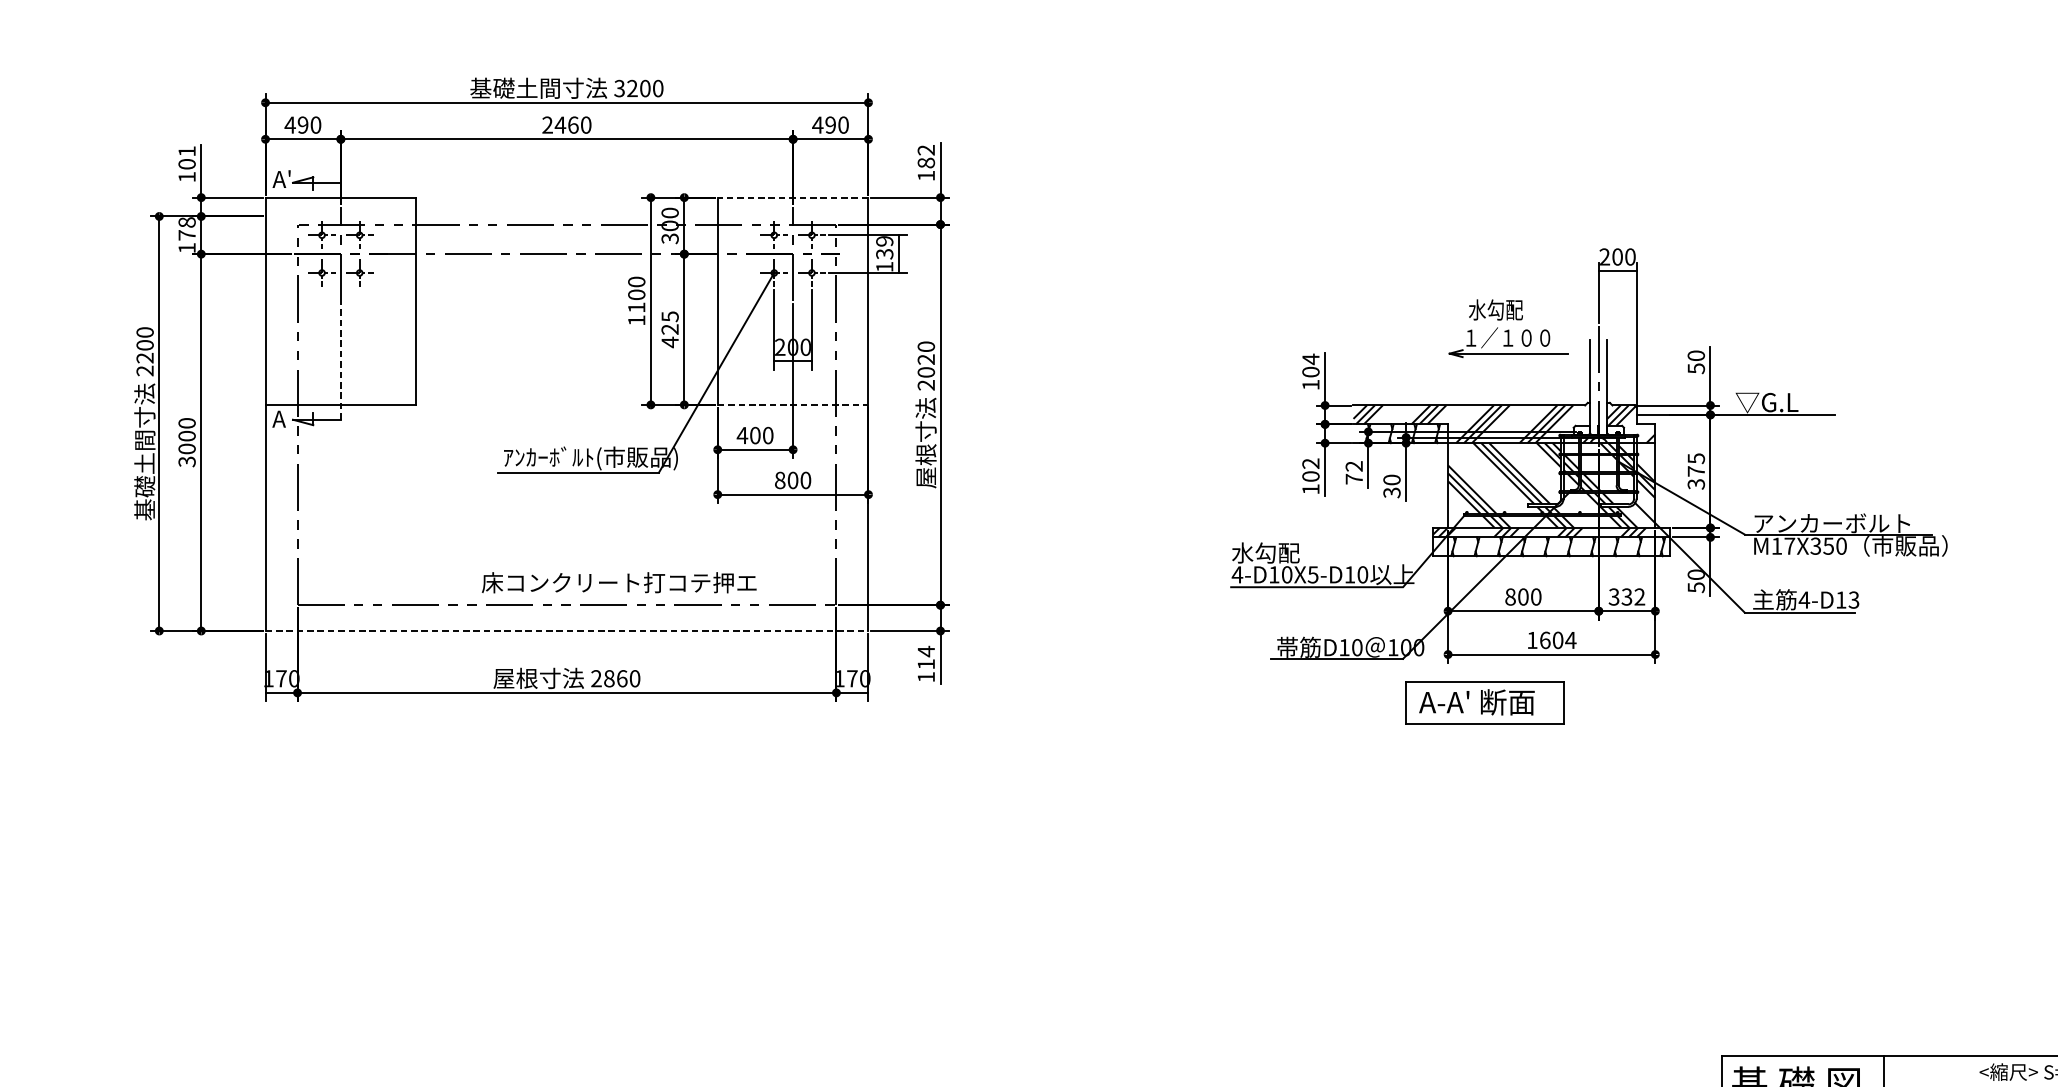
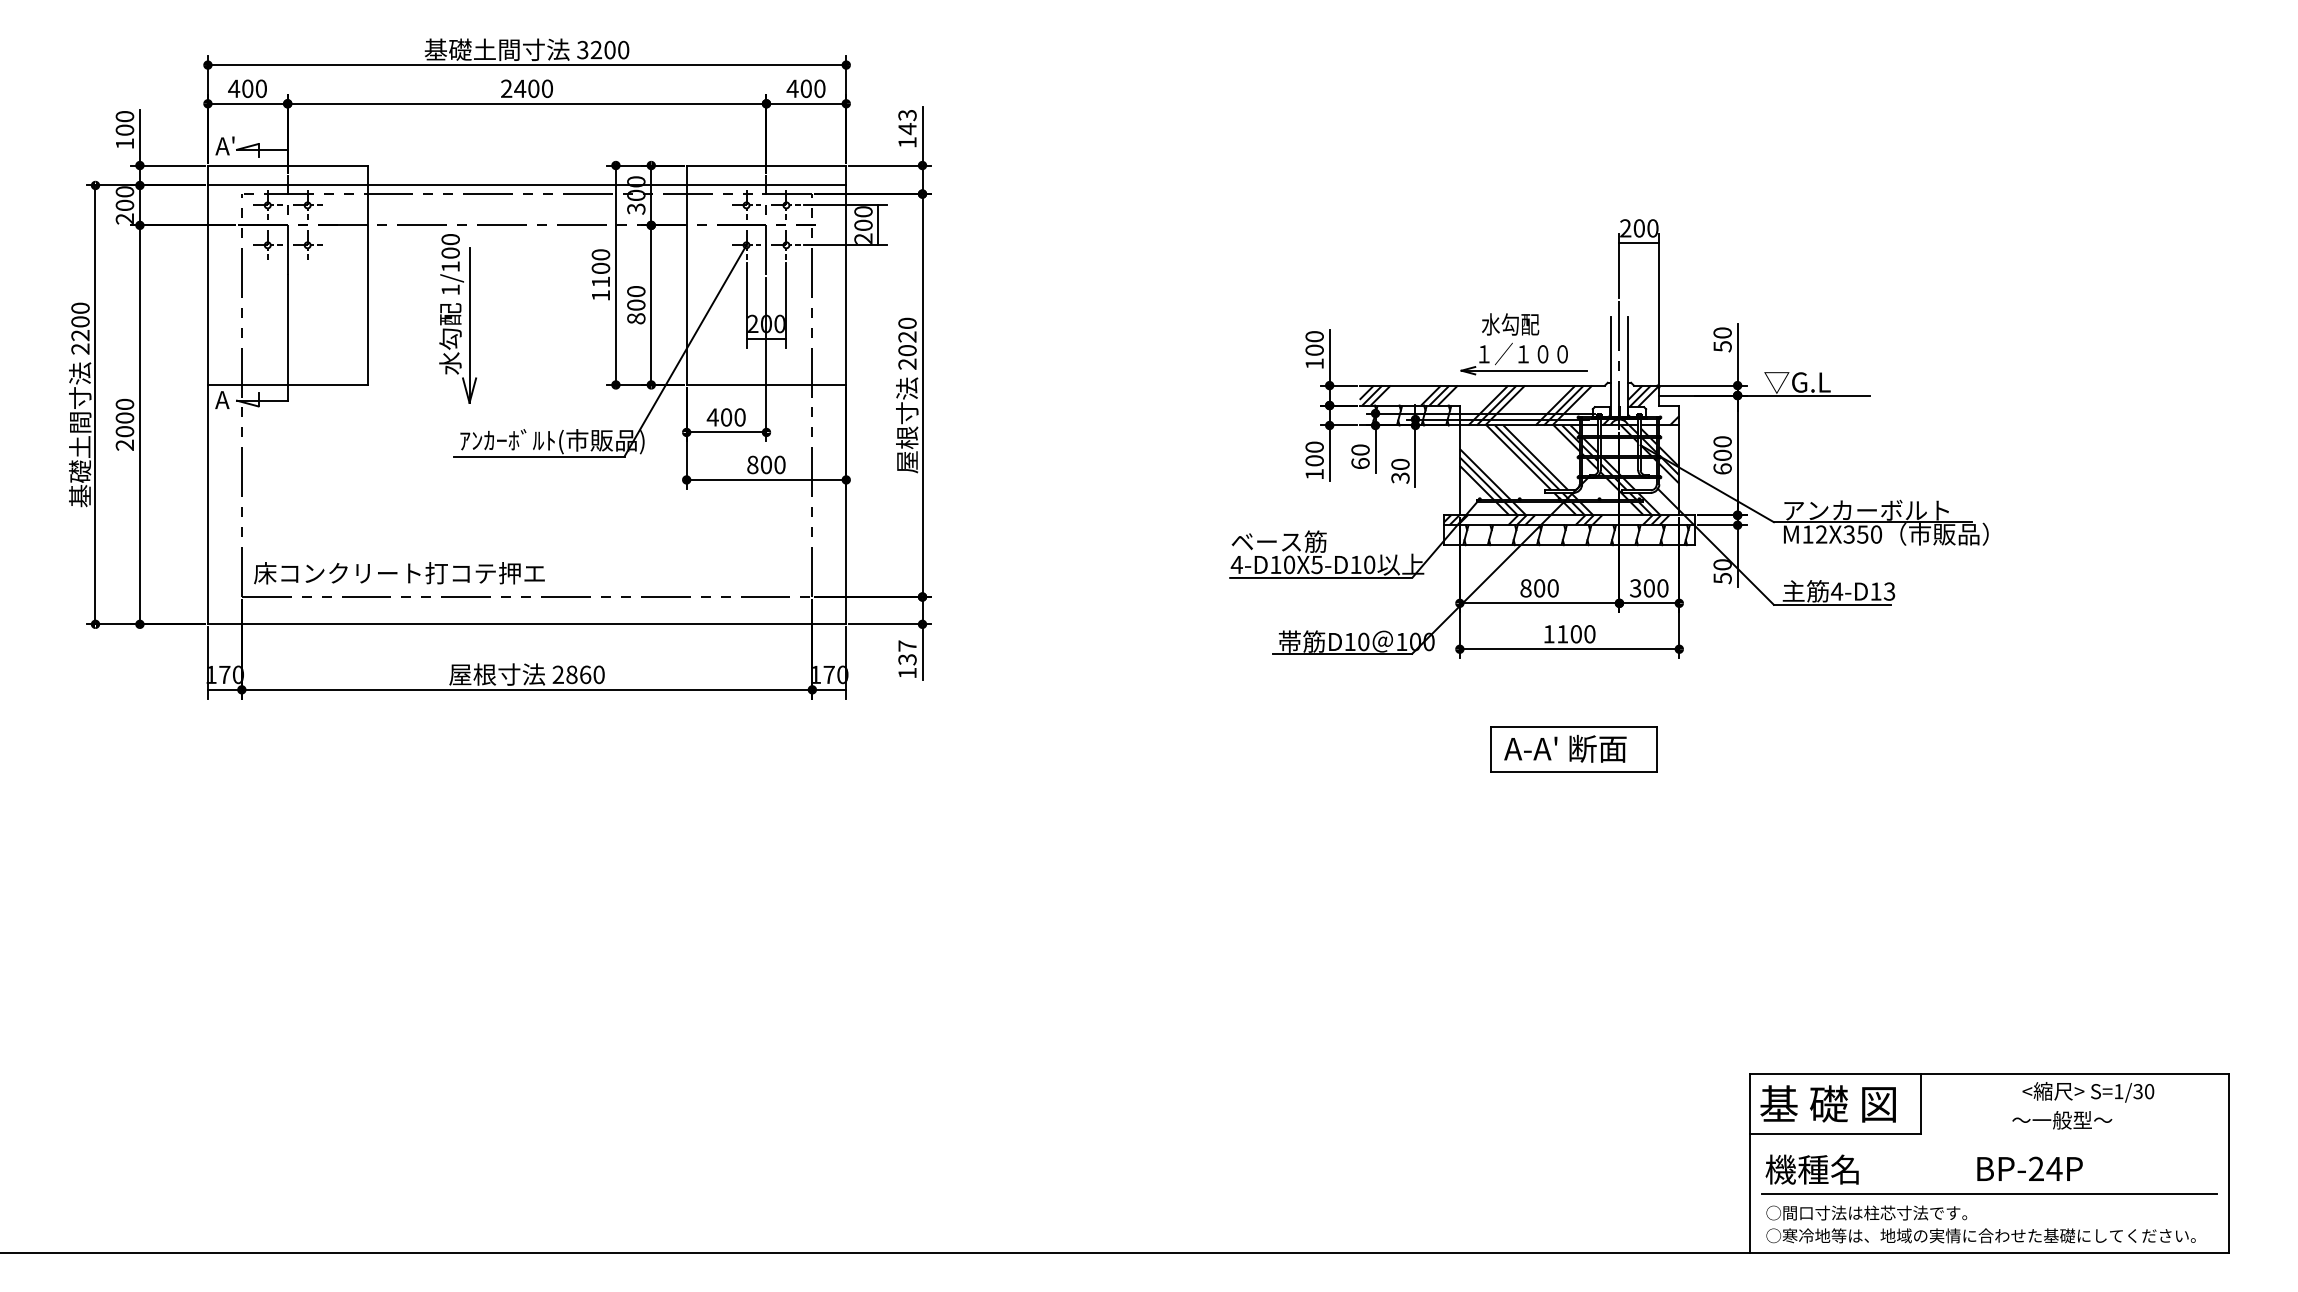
text: (302, 124) -> (247, 88), 490 -> 400
text: (573, 124) -> (533, 88), 2460 -> 2400
text: (829, 124) -> (805, 88), 490 -> 400
text: (186, 151) -> (124, 116), 101 -> 100
text: (926, 156) -> (907, 122), 182 -> 143
line: (793, 197) -> (766, 165), dashed -> solid
line: (566, 216) -> (526, 185), added
text: (186, 235) -> (124, 205), 178 -> 200
text: (884, 253) -> (863, 224), 139 -> 200
part: (1508, 328) -> (1523, 344), moved
text: (670, 329) -> (636, 305), 425 -> 800
part: (501, 342) -> (457, 318), added
text: (1310, 359) -> (1314, 336), 104 -> 100
line: (340, 360) -> (287, 337), dashed -> solid
line: (793, 404) -> (766, 384), dashed -> solid
text: (187, 462) -> (125, 445), 3000 -> 2000
text: (1310, 463) -> (1314, 446), 102 -> 100
text: (1696, 471) -> (1722, 455), 375 -> 600
text: (1354, 472) -> (1360, 456), 72 -> 60
text: (1789, 546) -> (1821, 534), M17X350 -> M12X350
text: (1276, 552) -> (1278, 541), 水勾配 -> ベース筋
text: (619, 582) -> (399, 573), moved
text: (1632, 597) -> (1655, 588), 332 -> 300
line: (567, 631) -> (527, 624), dashed -> solid
text: (1558, 640) -> (1576, 634), 1604 -> 1100
text: (926, 657) -> (907, 652), 114 -> 137
part: (1484, 702) -> (1573, 749), moved

